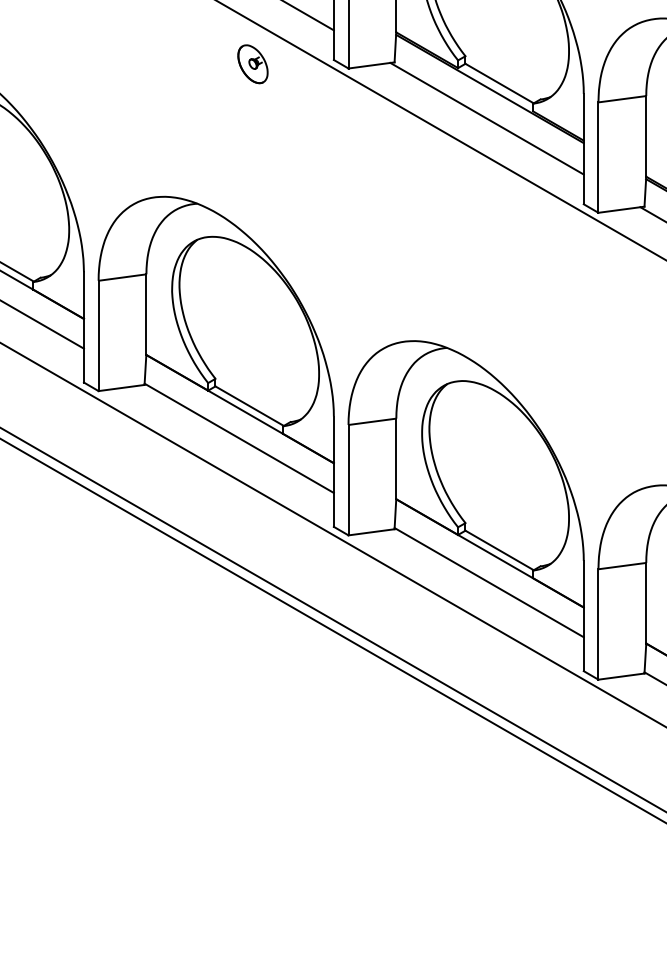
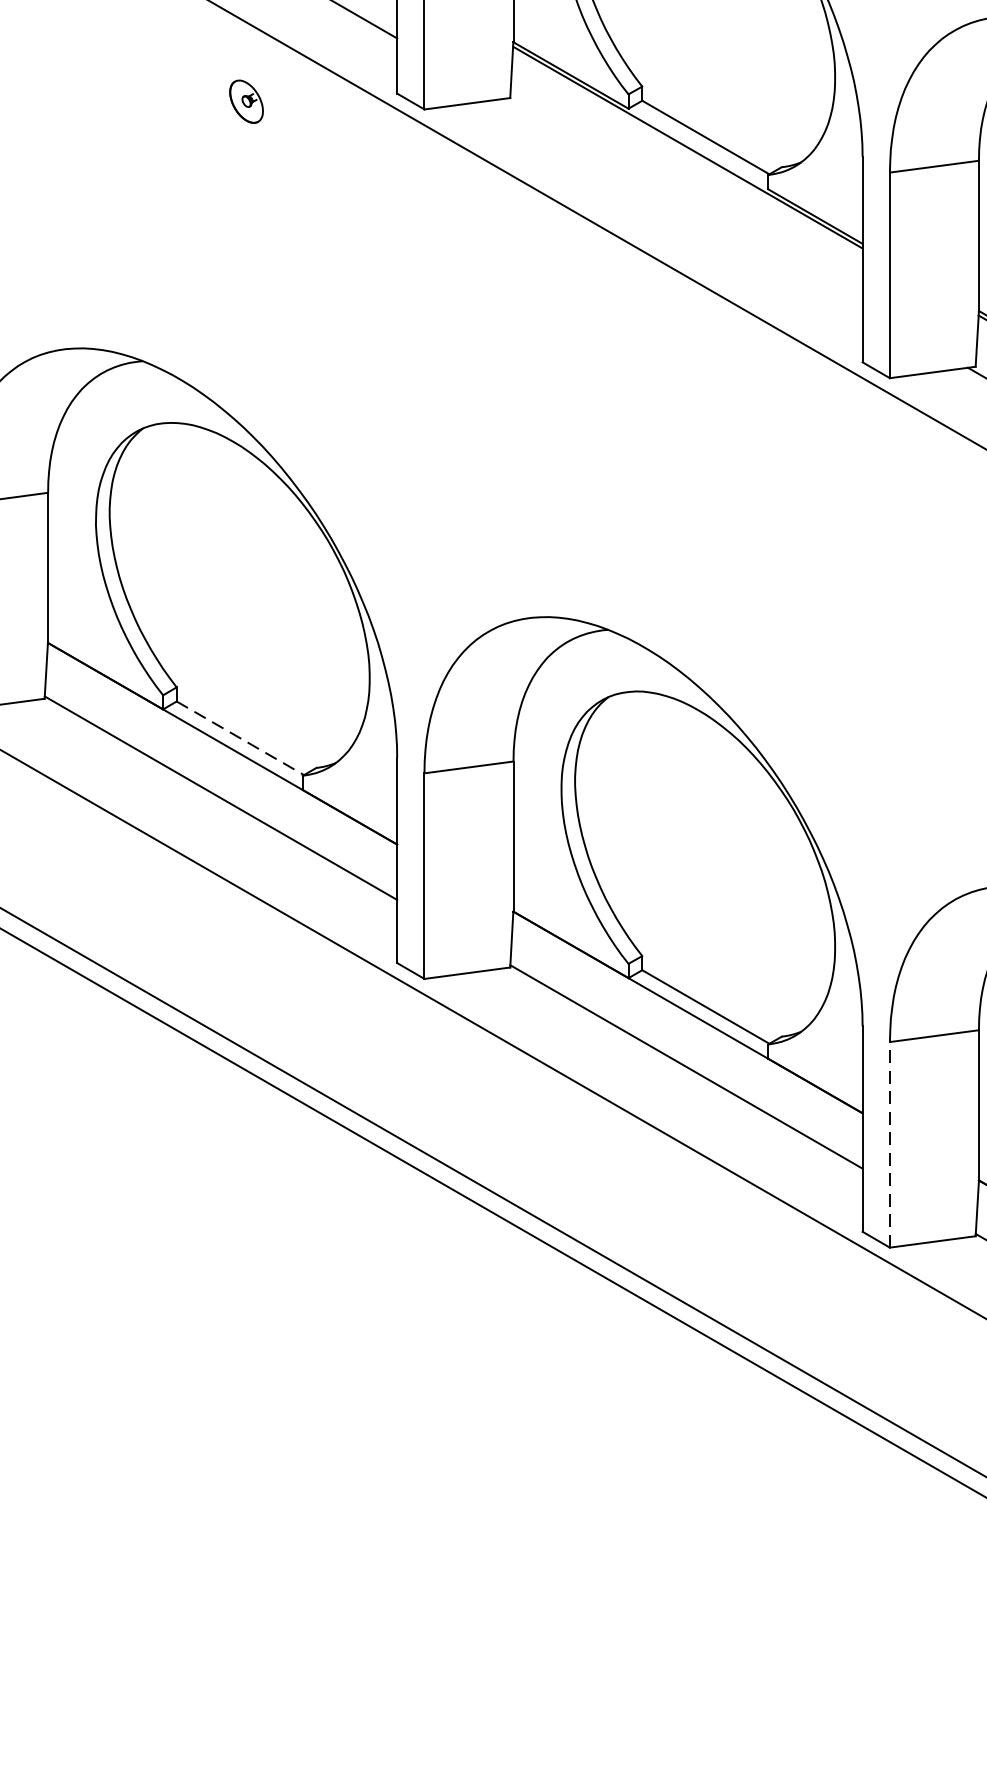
part: (252, 64) -> (245, 101), size x0.6
line: (486, 118) -> (681, 202), removed
line: (250, 406) -> (241, 738), solid -> dashed
line: (598, 623) -> (890, 1143), solid -> dashed

